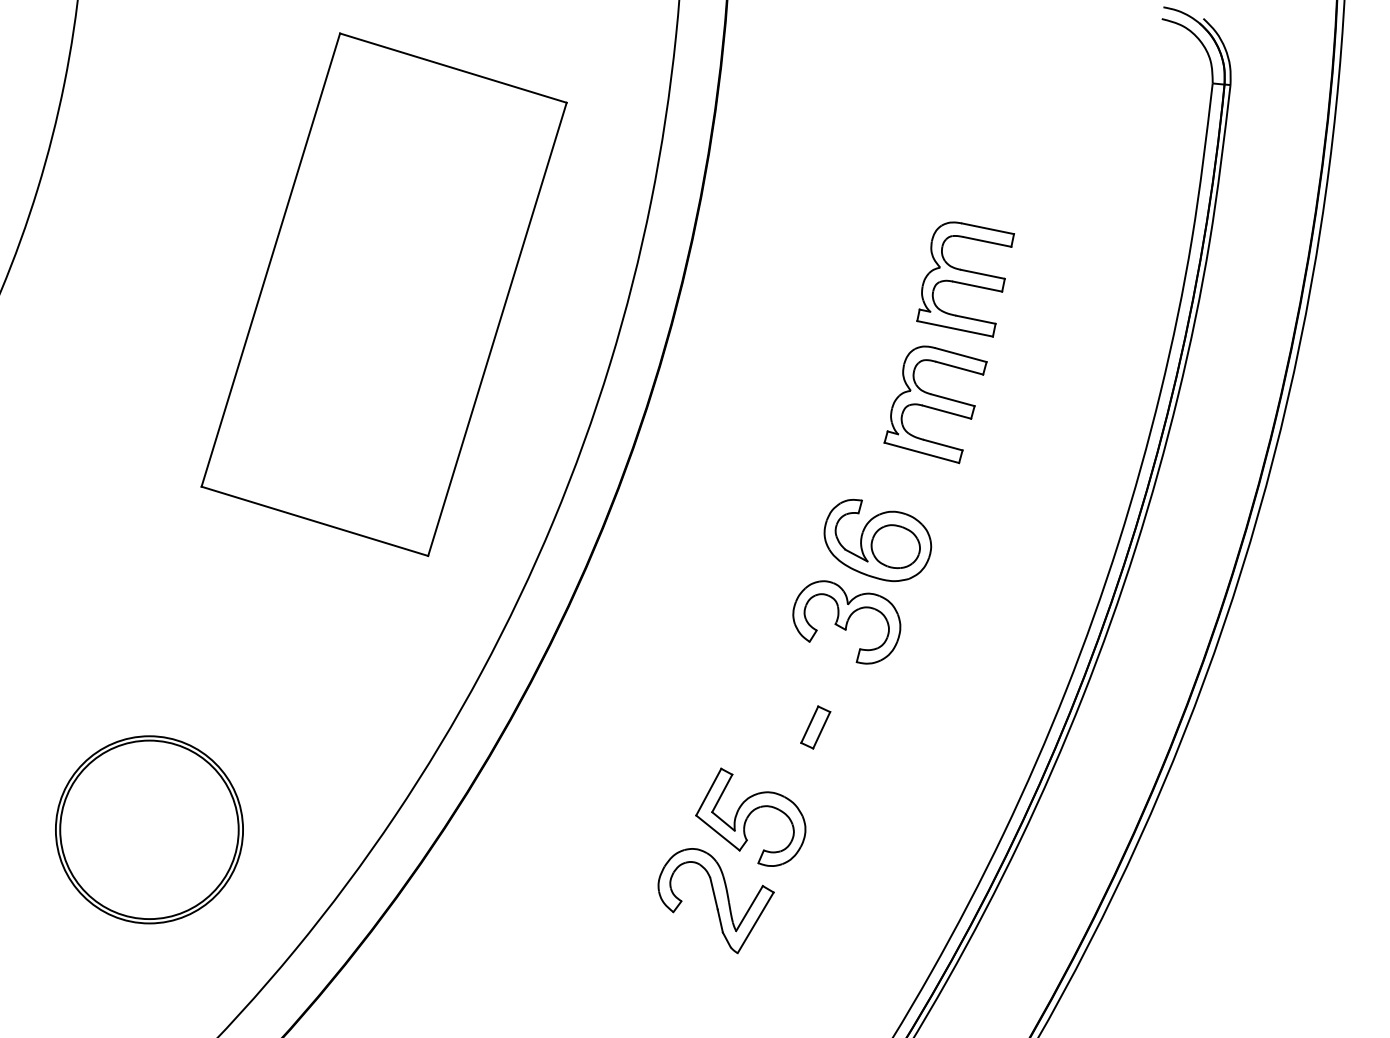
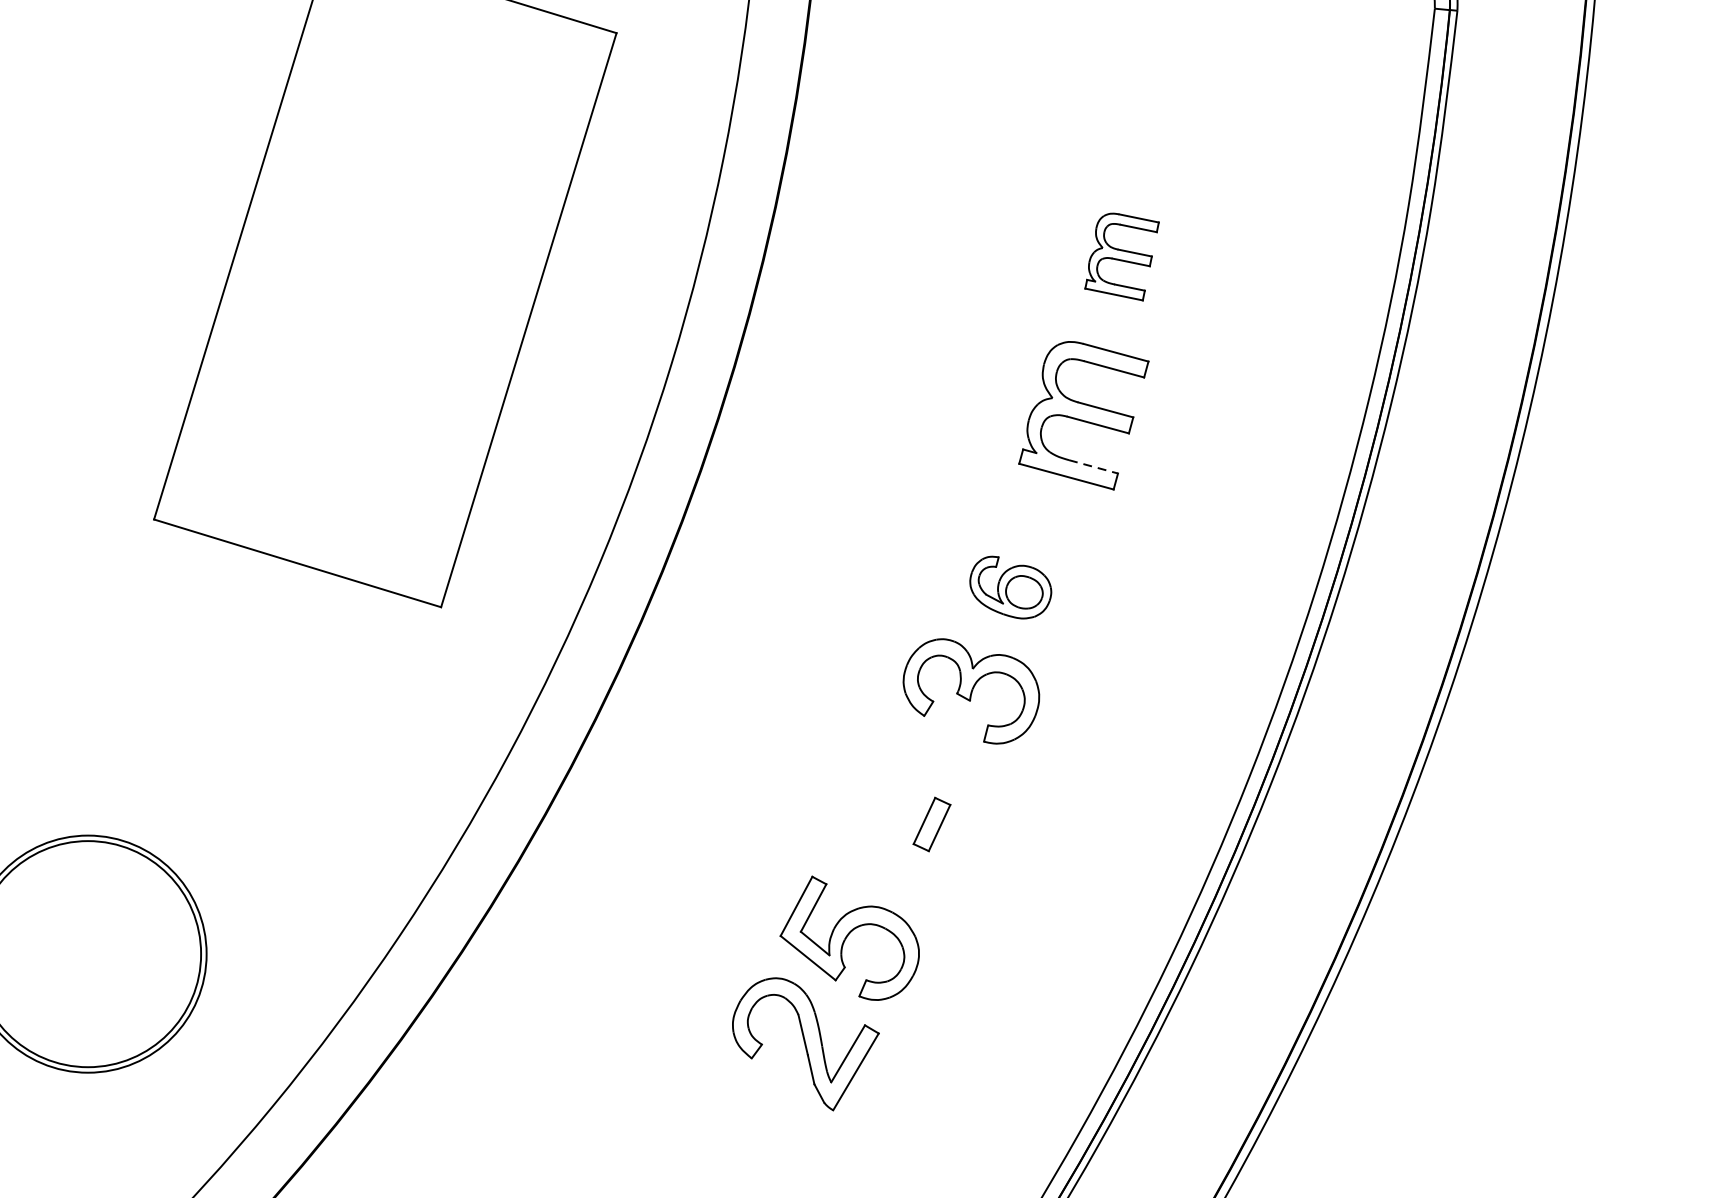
part: (965, 279) -> (1121, 257), size x0.6
line: (943, 445) -> (1093, 467), solid -> dashed
part: (877, 540) -> (1010, 587), size x0.6

